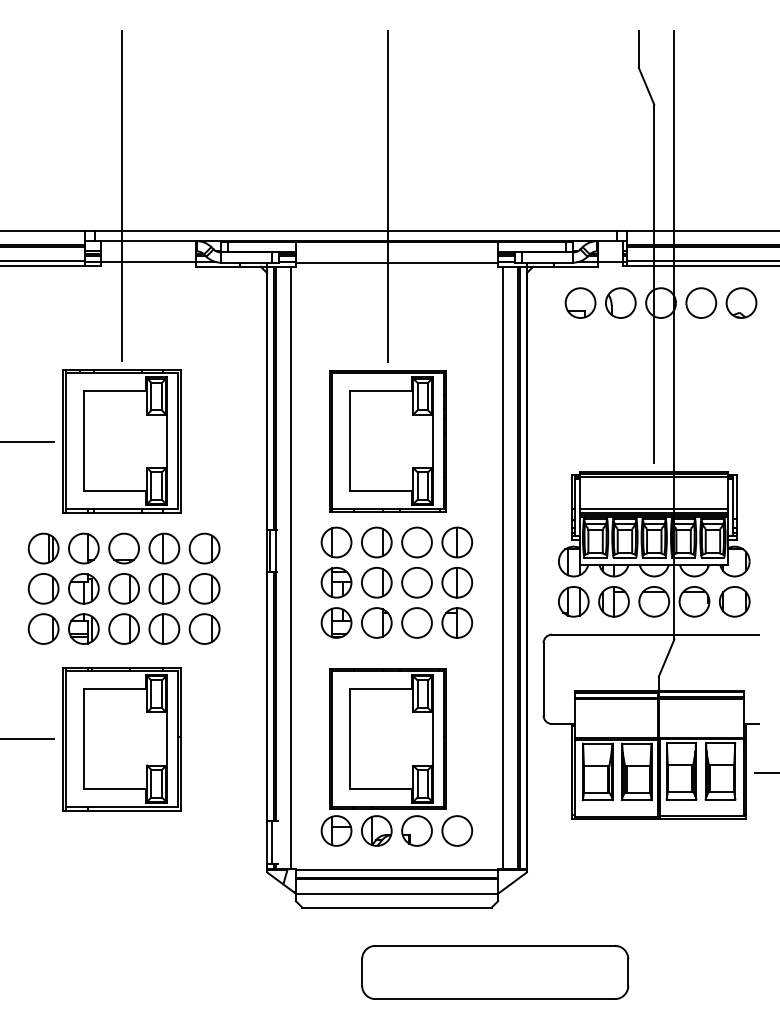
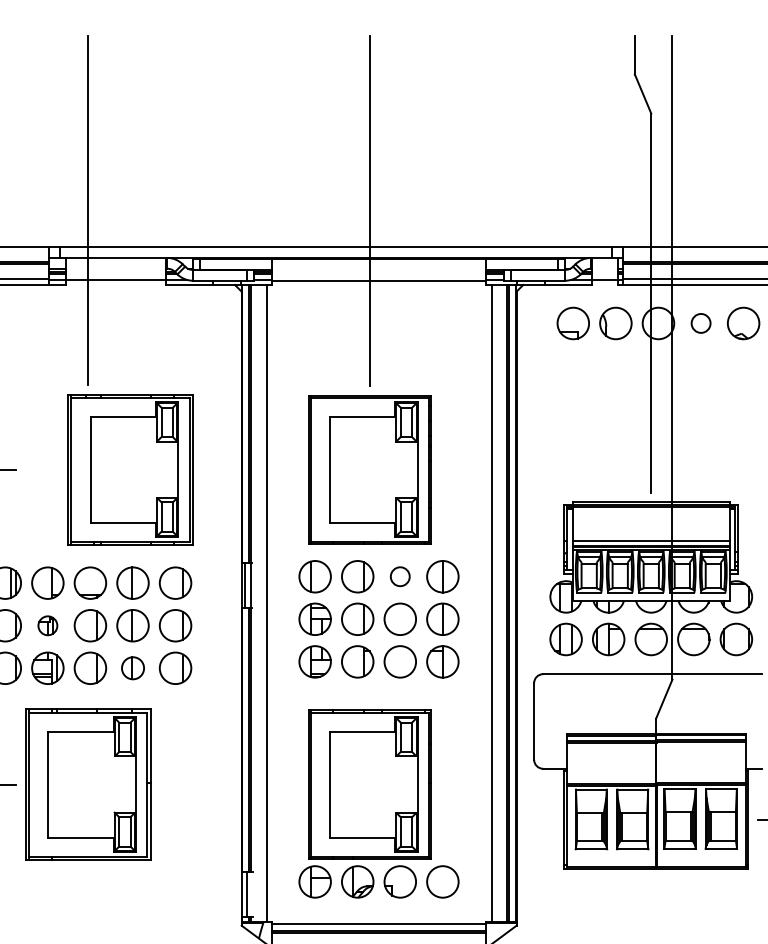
circle: (701, 302) -> (701, 322), size x0.6
part: (121, 441) -> (129, 469), moved
circle: (416, 542) -> (399, 576), size x0.6
part: (83, 588) -> (47, 625), size x0.6
part: (164, 628) -> (133, 667), size x0.7

